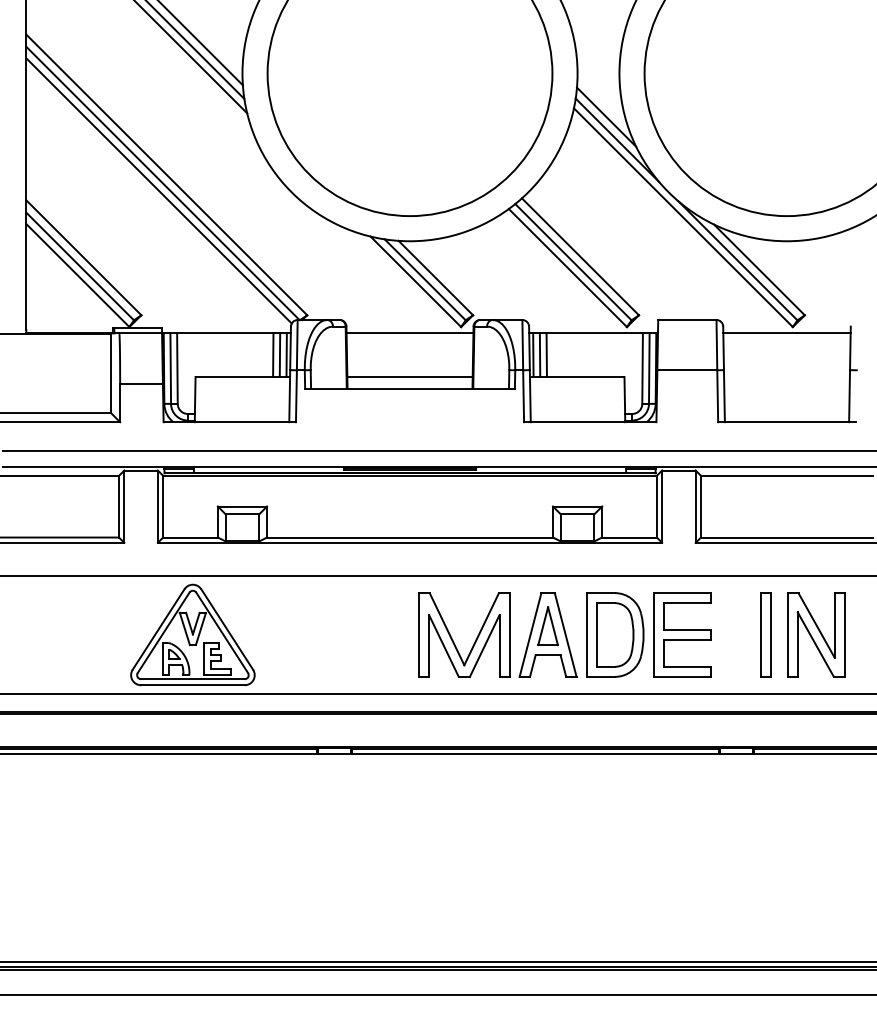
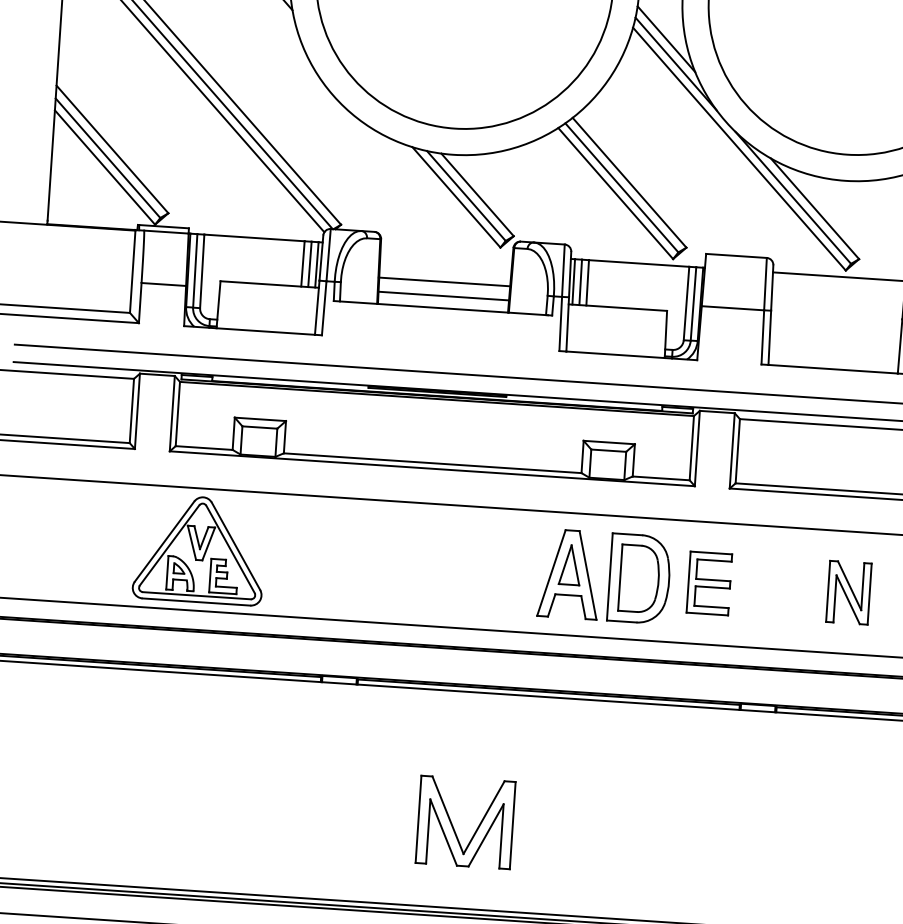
line: (409, 333) -> (444, 282), moved
part: (682, 634) -> (709, 583), size x0.7
part: (765, 634) -> (796, 588), removed
part: (816, 634) -> (849, 592), size x0.7
part: (475, 639) -> (476, 827), moved

